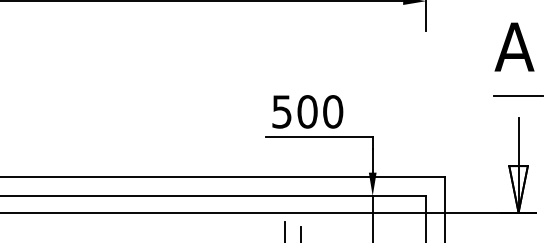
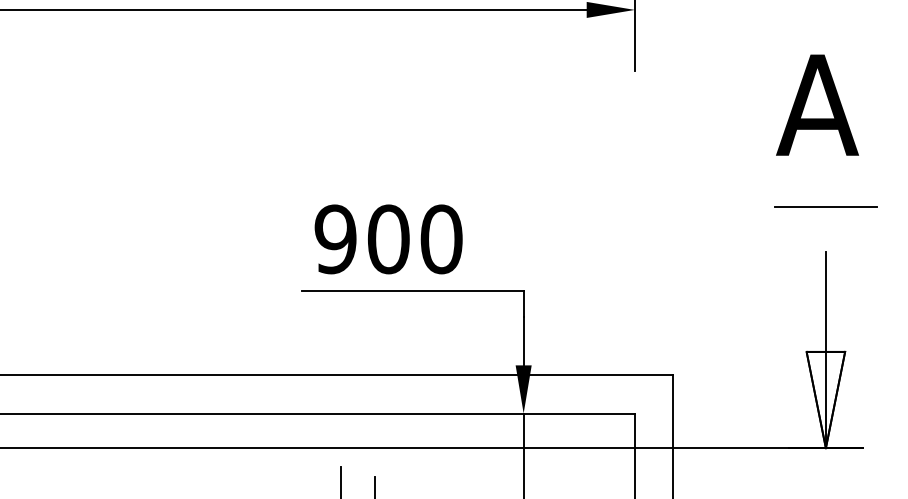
text: (281, 111) -> (334, 238), 500 -> 900

